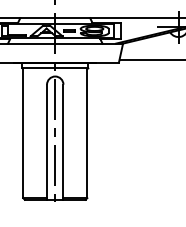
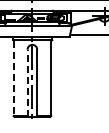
line: (22, 134) -> (13, 78), solid -> dashed
line: (46, 142) -> (27, 83), solid -> dashed

